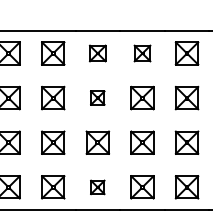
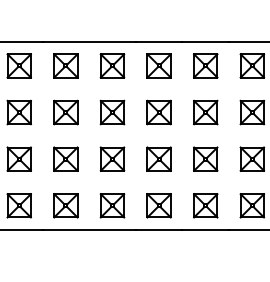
part: (97, 53) -> (158, 65), size x1.43
part: (142, 53) -> (205, 65), size x1.43
part: (97, 98) -> (158, 112), size x1.67
part: (97, 187) -> (158, 205), size x1.67

